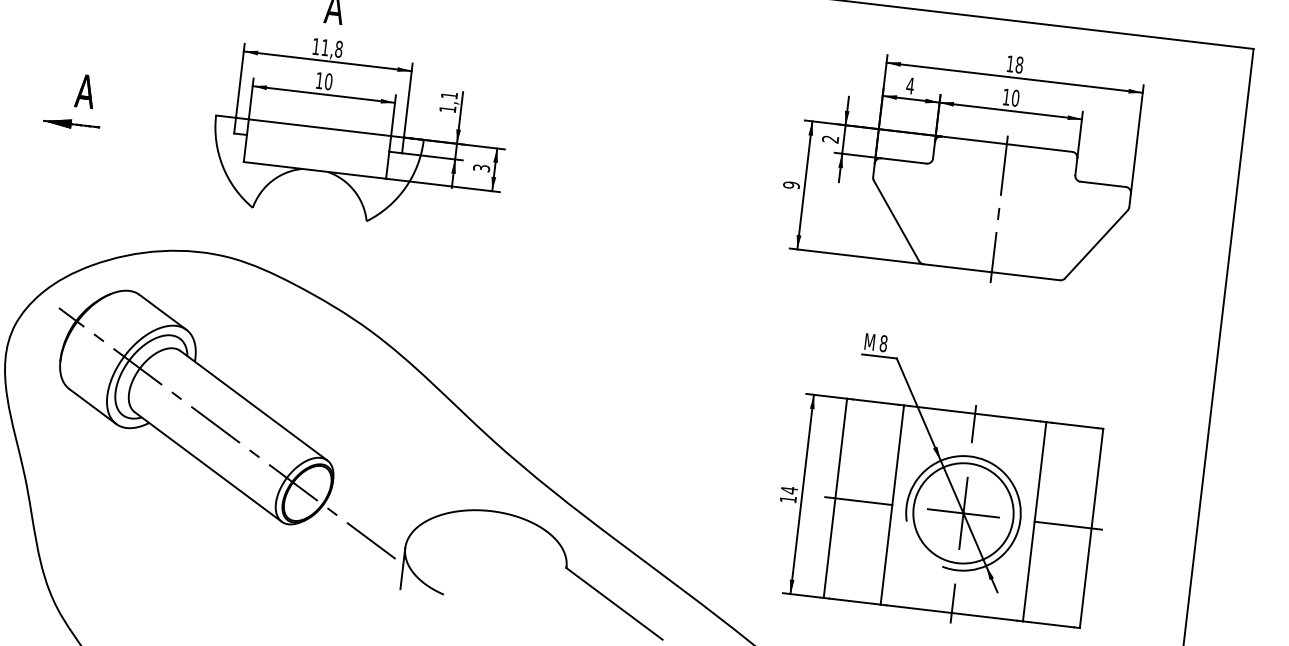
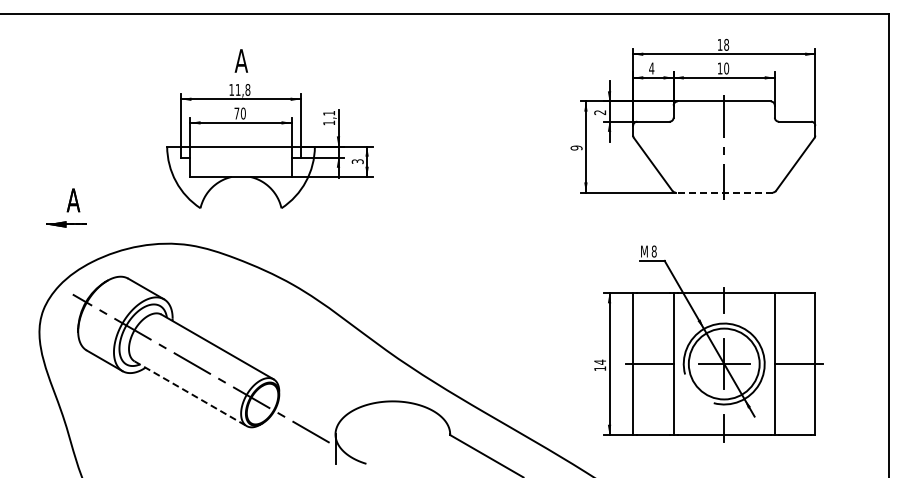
text: (319, 80) -> (236, 113), 10 -> 70
part: (74, 100) -> (66, 207), moved
line: (992, 272) -> (724, 192), solid -> dashed
line: (208, 466) -> (190, 393), solid -> dashed

